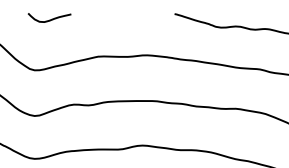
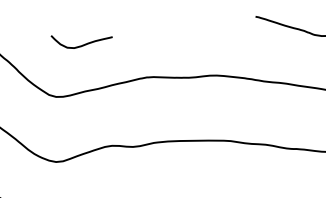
curve: (49, 19) -> (81, 44), moved

